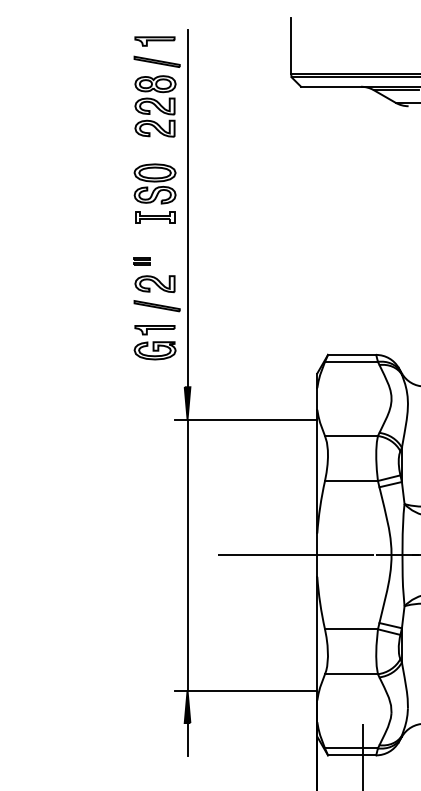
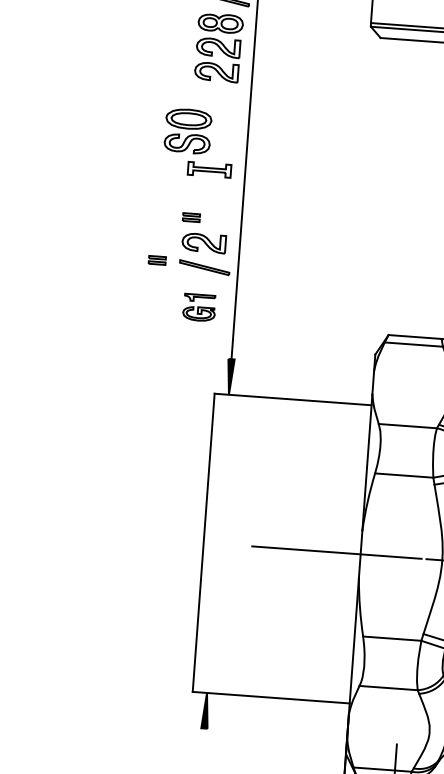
part: (154, 183) -> (187, 130), moved
part: (113, 302) -> (156, 260), added
part: (154, 342) -> (198, 307), size x0.7
line: (187, 554) -> (203, 542), moved
line: (187, 739) -> (203, 746), removed

